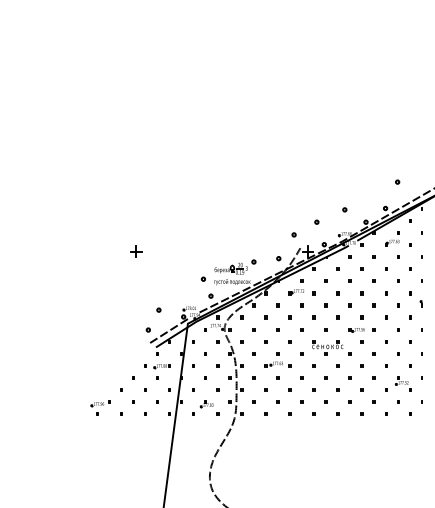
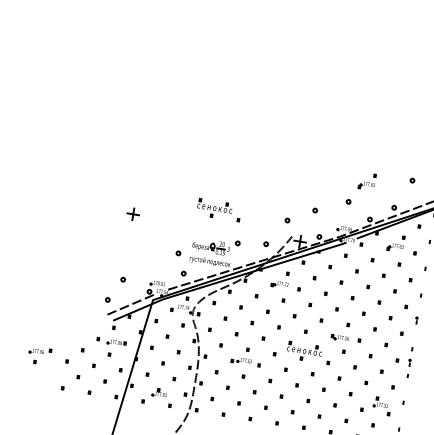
part: (358, 188) -> (367, 180), added
part: (232, 235) -> (218, 209), added
part: (136, 251) -> (133, 214), moved
part: (420, 341) -> (408, 362), added
part: (100, 407) -> (39, 355), moved

